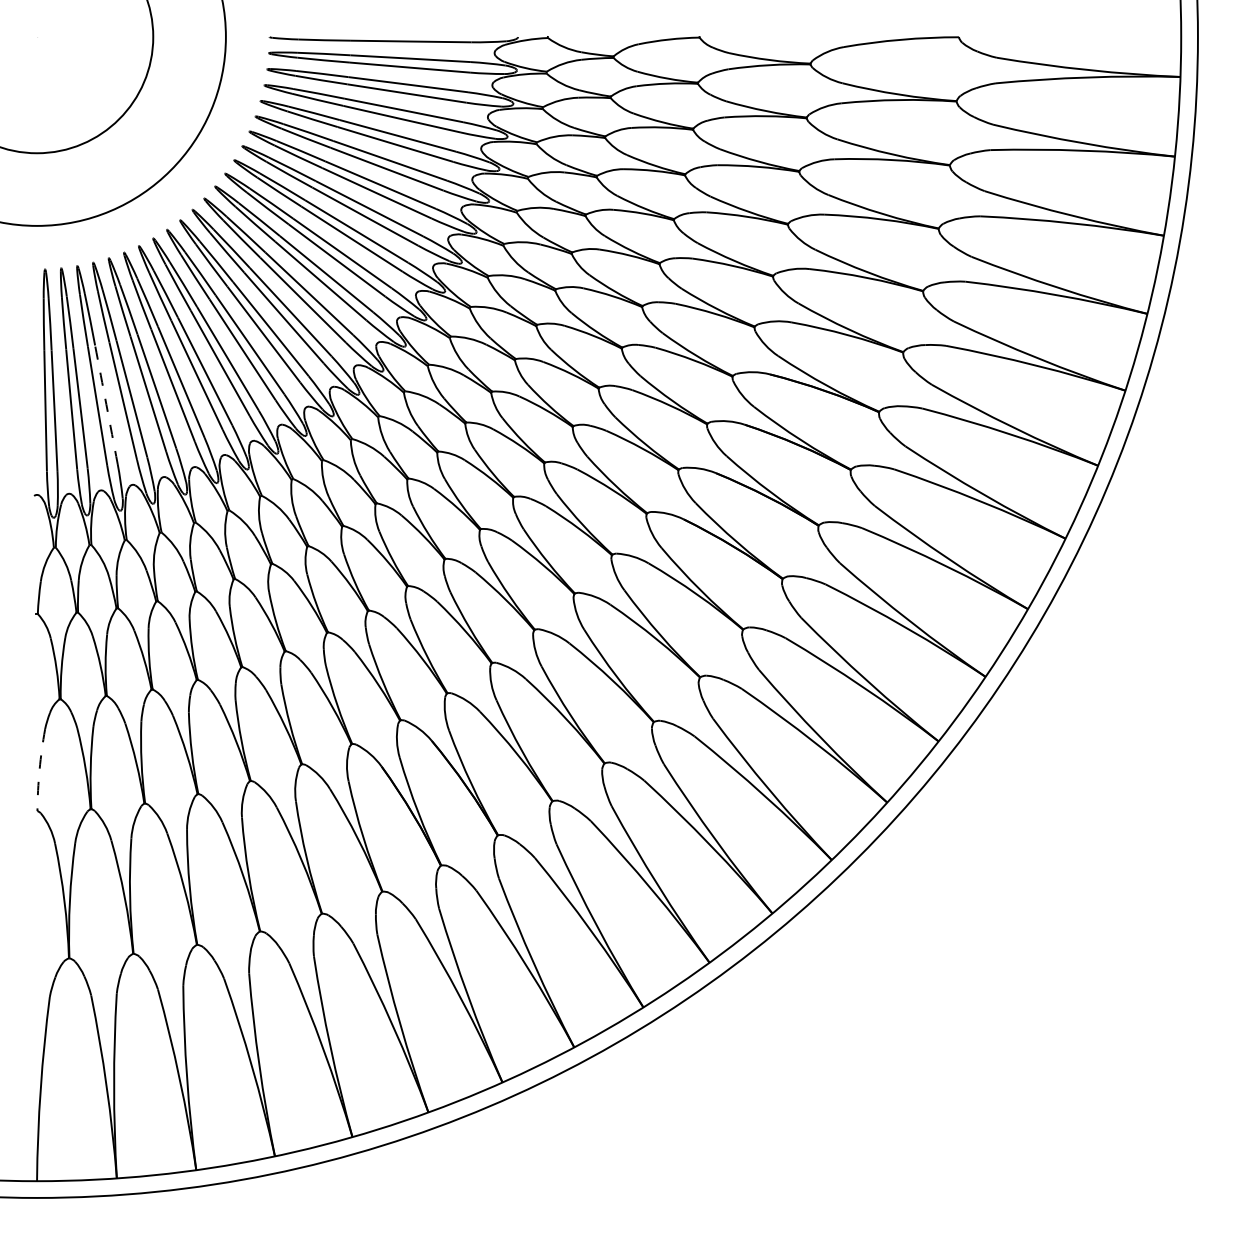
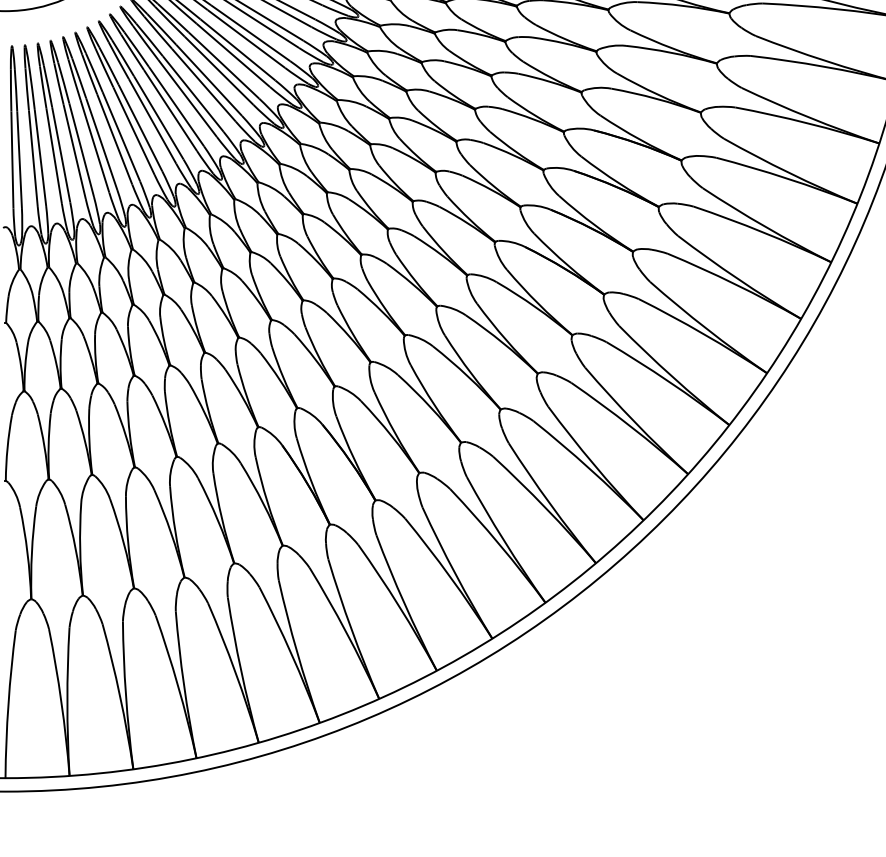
arc: (106, 404) -> (61, 154), dashed -> solid
arc: (39, 769) -> (7, 447), dashed -> solid

